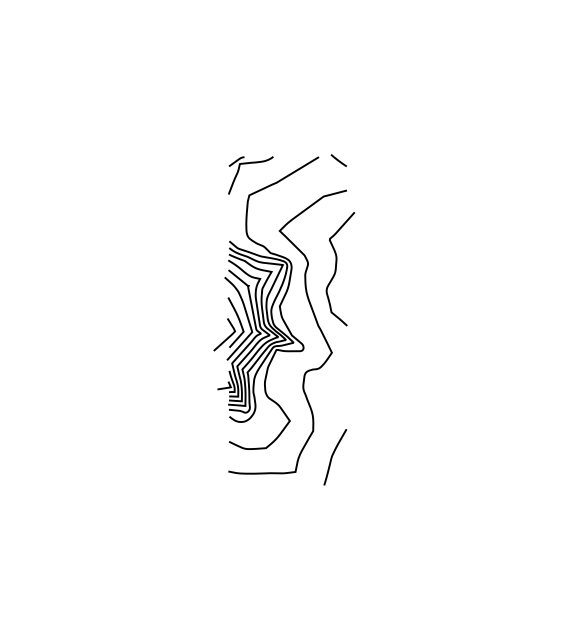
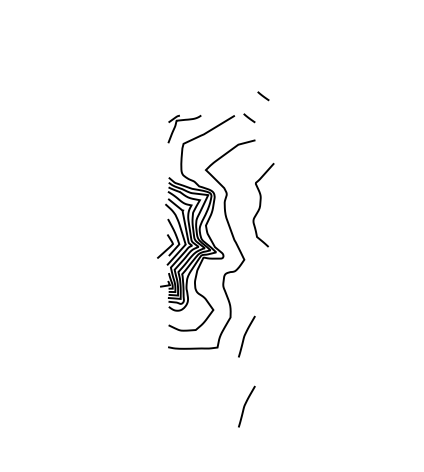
line: (357, 131) -> (263, 96), added
curve: (337, 269) -> (261, 205), moved
curve: (333, 552) -> (245, 406), added

